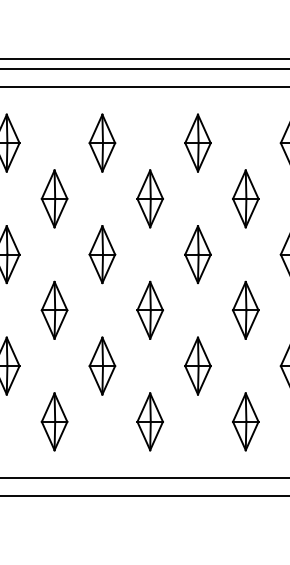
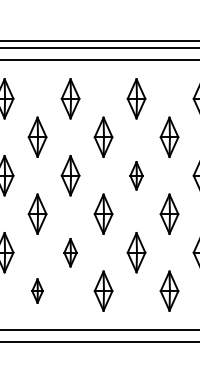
part: (197, 254) -> (136, 175), size x0.7
part: (102, 365) -> (70, 252), size x0.7
part: (54, 420) -> (37, 290), size x0.6

